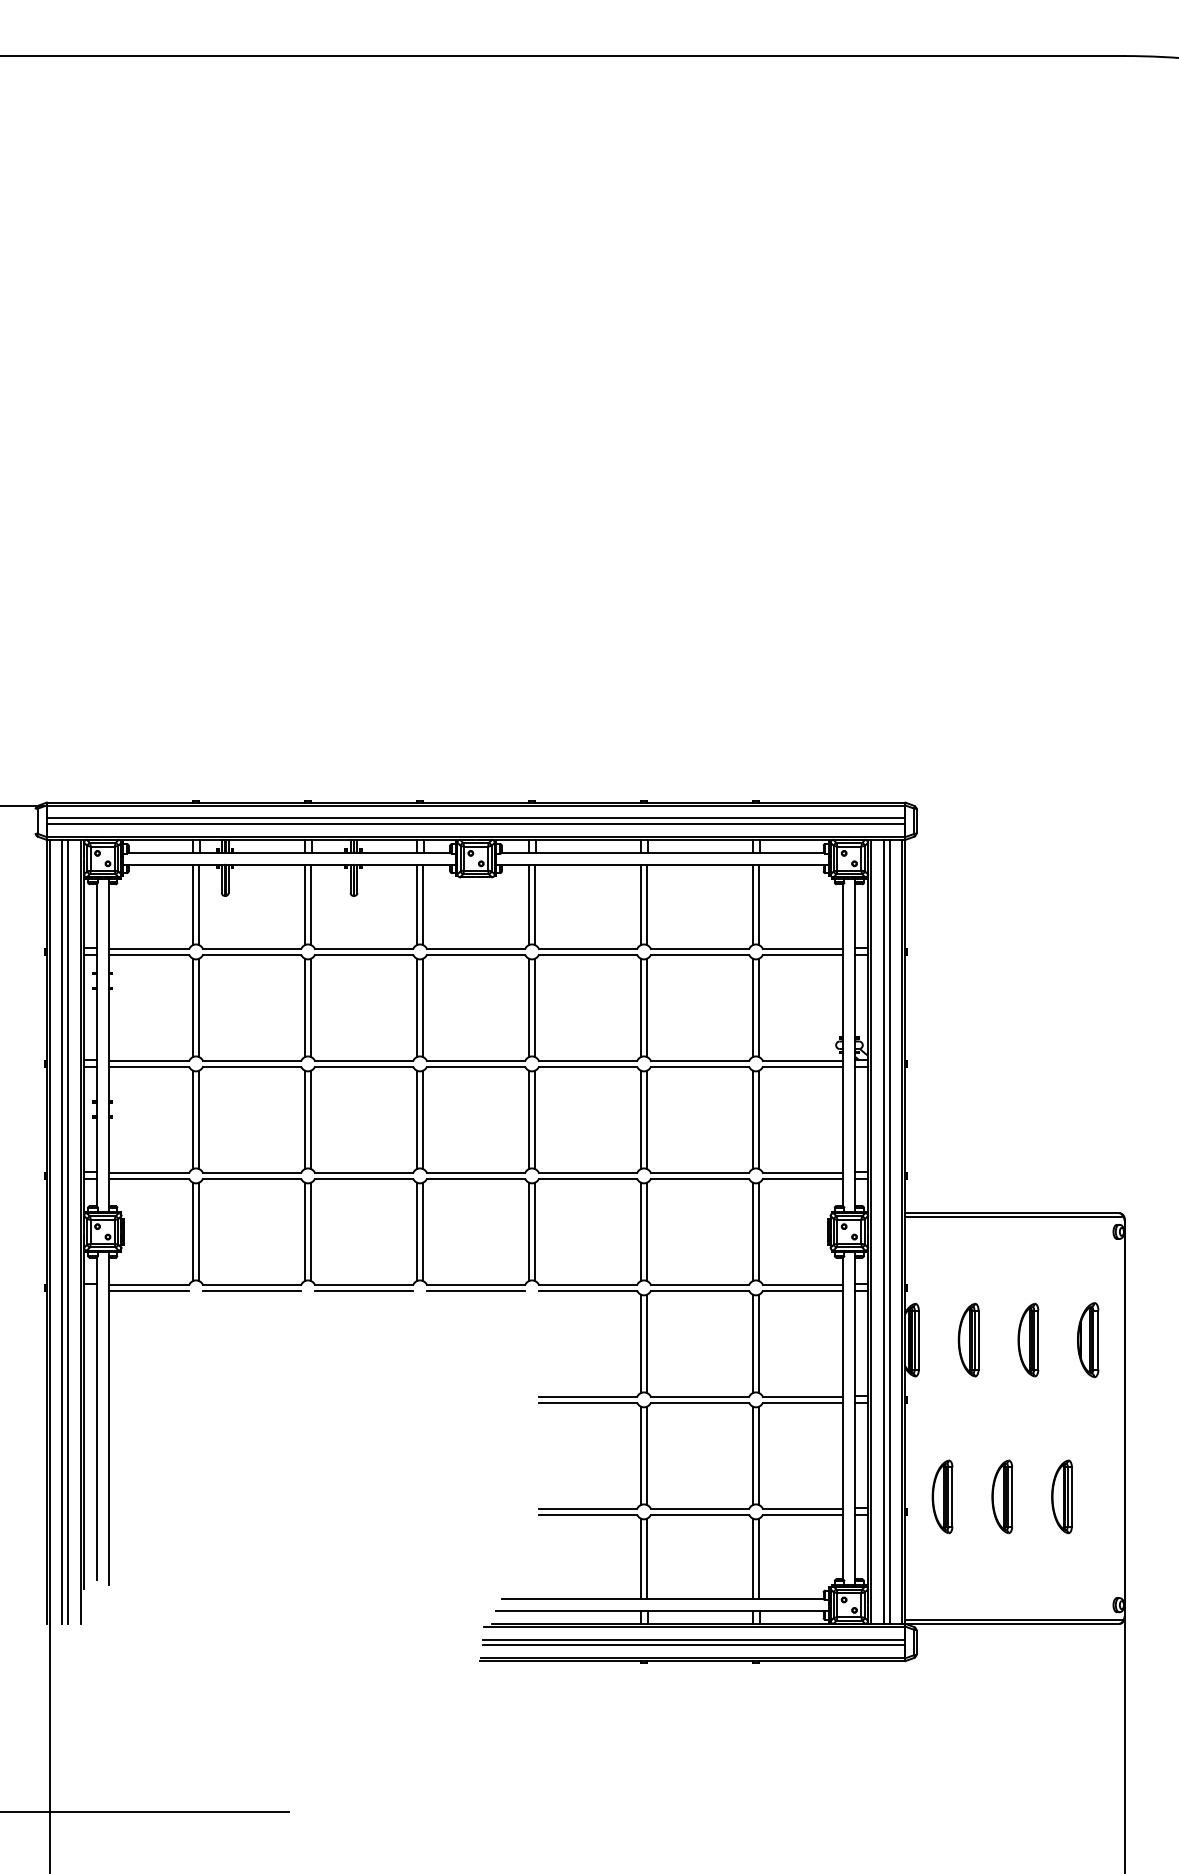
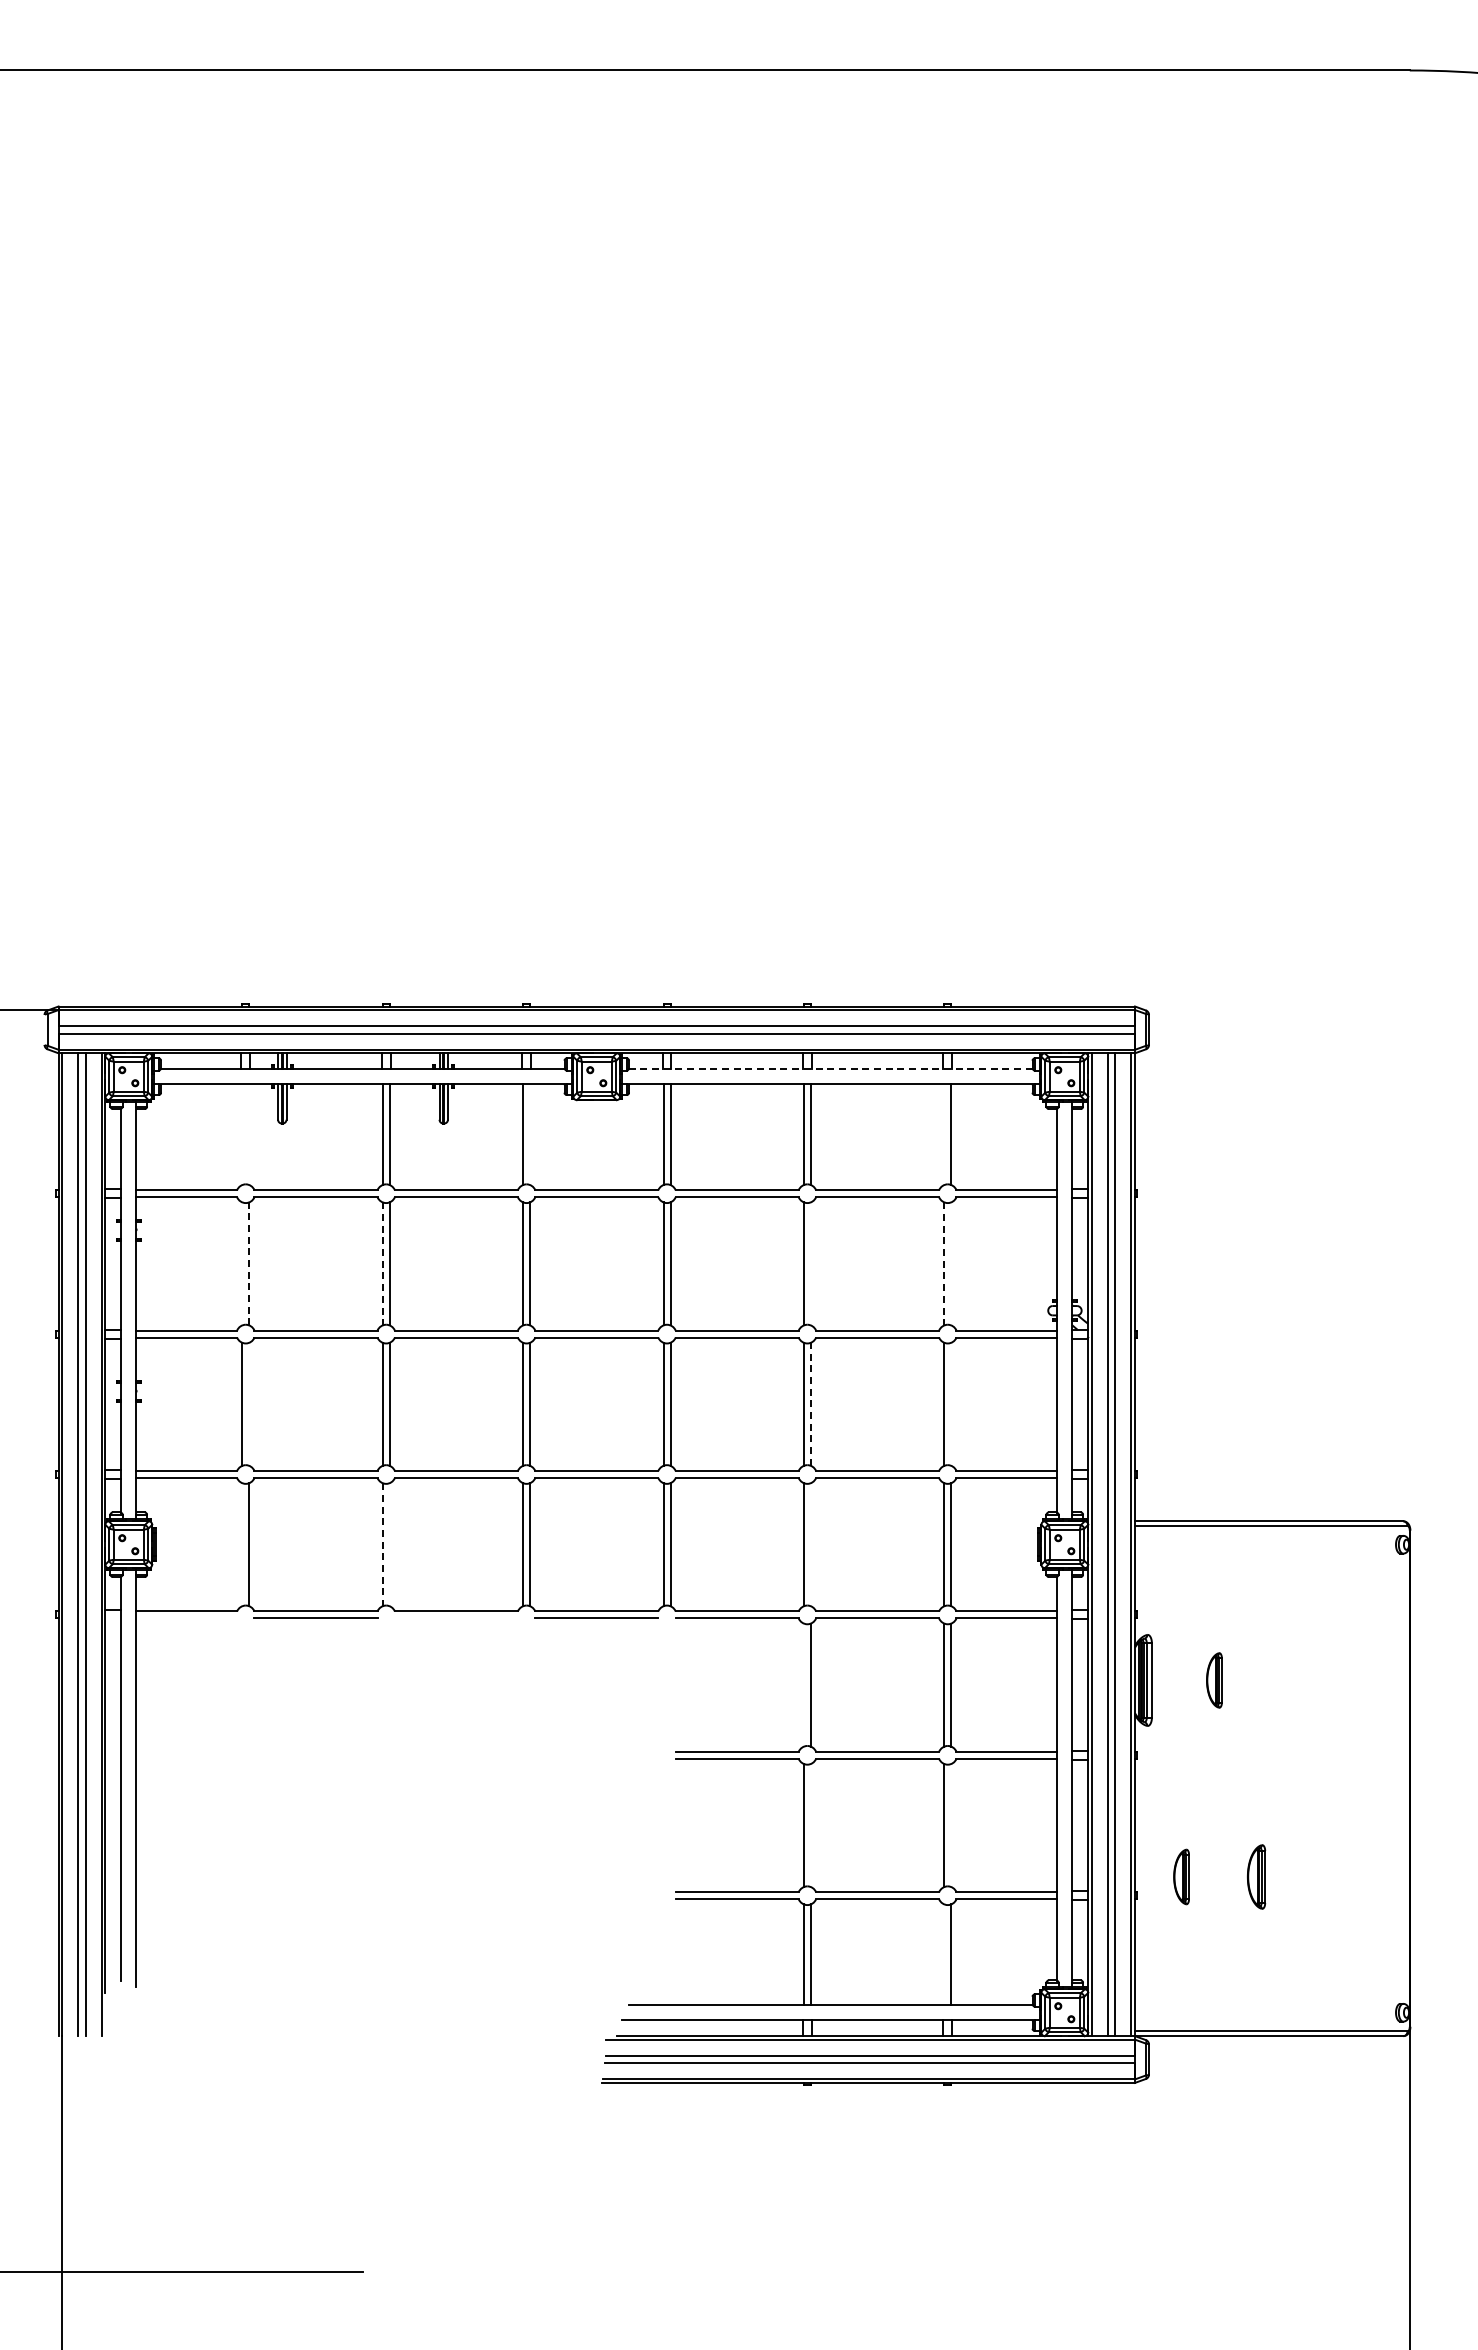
line: (662, 852) -> (830, 1069), solid -> dashed
line: (193, 904) -> (242, 1134), removed
line: (199, 904) -> (249, 1134), removed
line: (423, 904) -> (530, 1134), removed
line: (753, 904) -> (944, 1134), removed
line: (193, 1007) -> (242, 1263), removed
line: (199, 1007) -> (249, 1263), solid -> dashed
line: (305, 1007) -> (382, 1263), solid -> dashed
line: (646, 1007) -> (810, 1263), removed
line: (753, 1007) -> (944, 1263), solid -> dashed
line: (758, 1007) -> (951, 1263), removed
line: (199, 1119) -> (249, 1403), removed
line: (758, 1119) -> (951, 1403), removed
line: (646, 1120) -> (810, 1404), solid -> dashed
line: (193, 1231) -> (242, 1544), removed
line: (305, 1231) -> (382, 1544), solid -> dashed
line: (310, 1231) -> (389, 1544), removed
line: (646, 1231) -> (810, 1544), removed
line: (148, 1290) -> (186, 1618), removed
line: (364, 1290) -> (456, 1618), removed
part: (968, 1340) -> (1214, 1680), size x0.6
part: (1028, 1340) -> (1289, 1680), removed
part: (1087, 1340) -> (1363, 1680), removed
line: (640, 1343) -> (803, 1684), removed
line: (646, 1455) -> (810, 1825), removed
line: (758, 1455) -> (951, 1825), removed
part: (942, 1496) -> (1181, 1876), size x0.6
part: (1002, 1496) -> (1256, 1876), size x0.7
part: (1062, 1496) -> (1331, 1876), removed
line: (753, 1558) -> (944, 1954), removed

